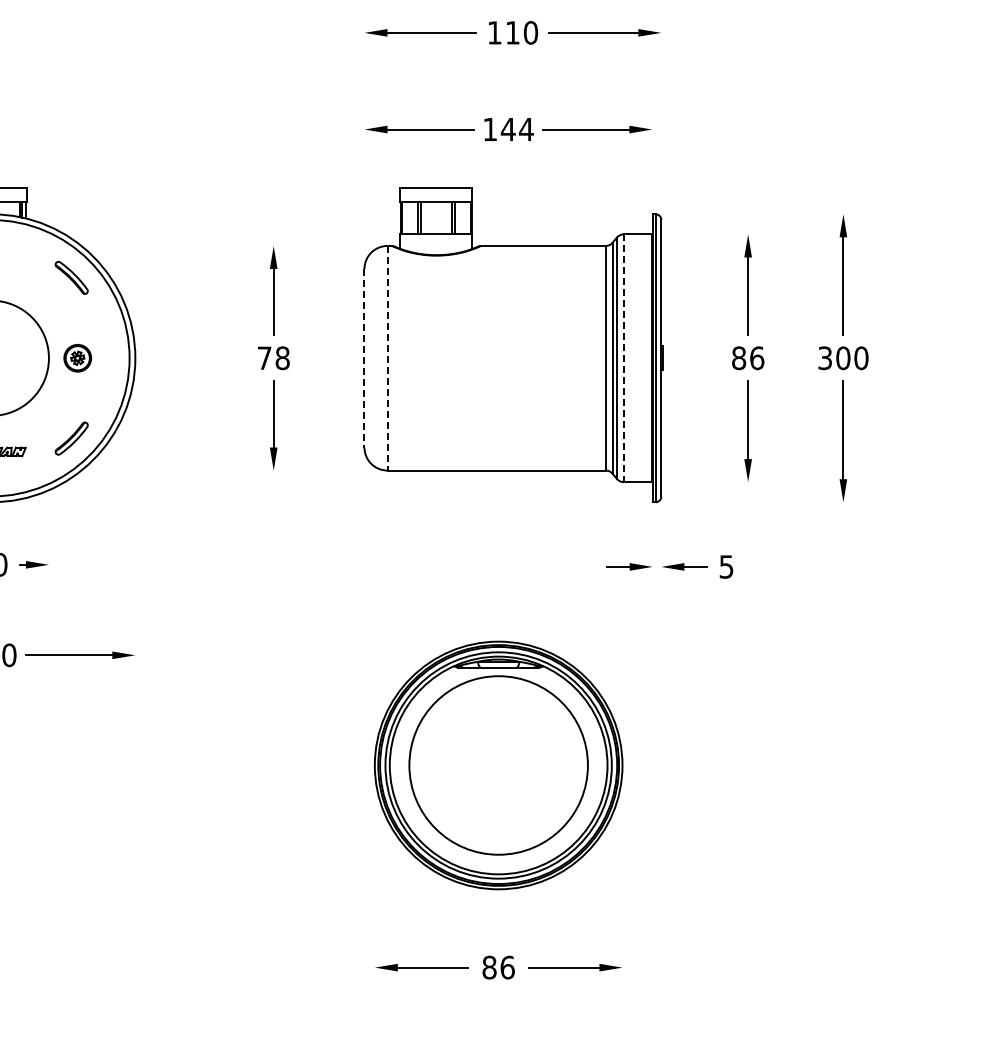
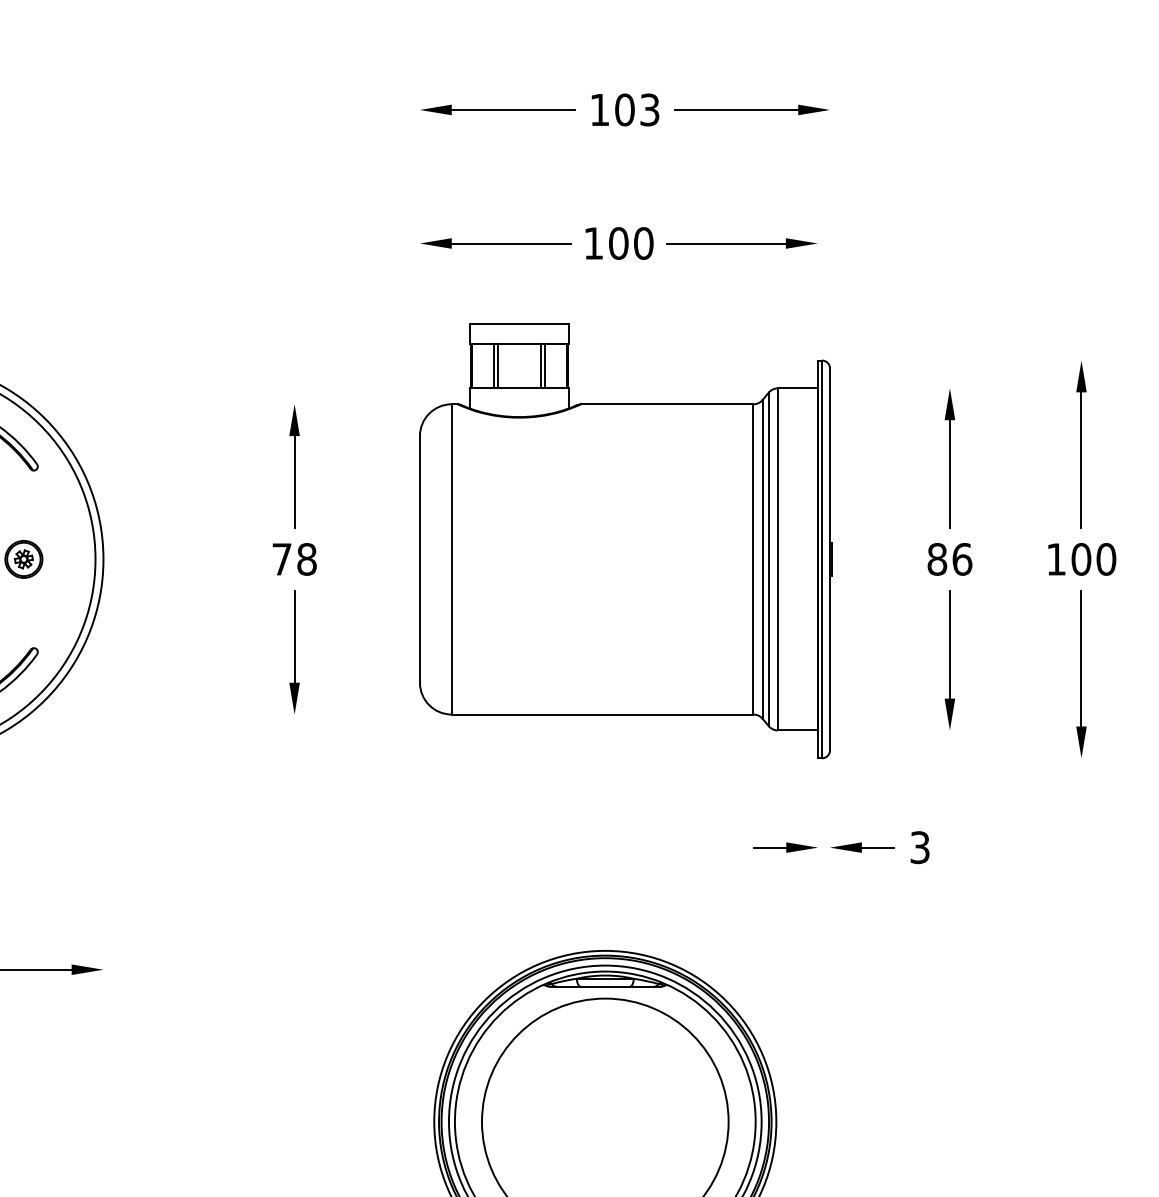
text: (521, 32) -> (636, 109), 110 -> 103
text: (516, 129) -> (629, 243), 144 -> 100
line: (364, 358) -> (419, 559), dashed -> solid
line: (387, 358) -> (451, 559), dashed -> solid
line: (623, 358) -> (777, 559), dashed -> solid
text: (824, 358) -> (1055, 559), 300 -> 100
text: (726, 566) -> (920, 847), 5 -> 3

